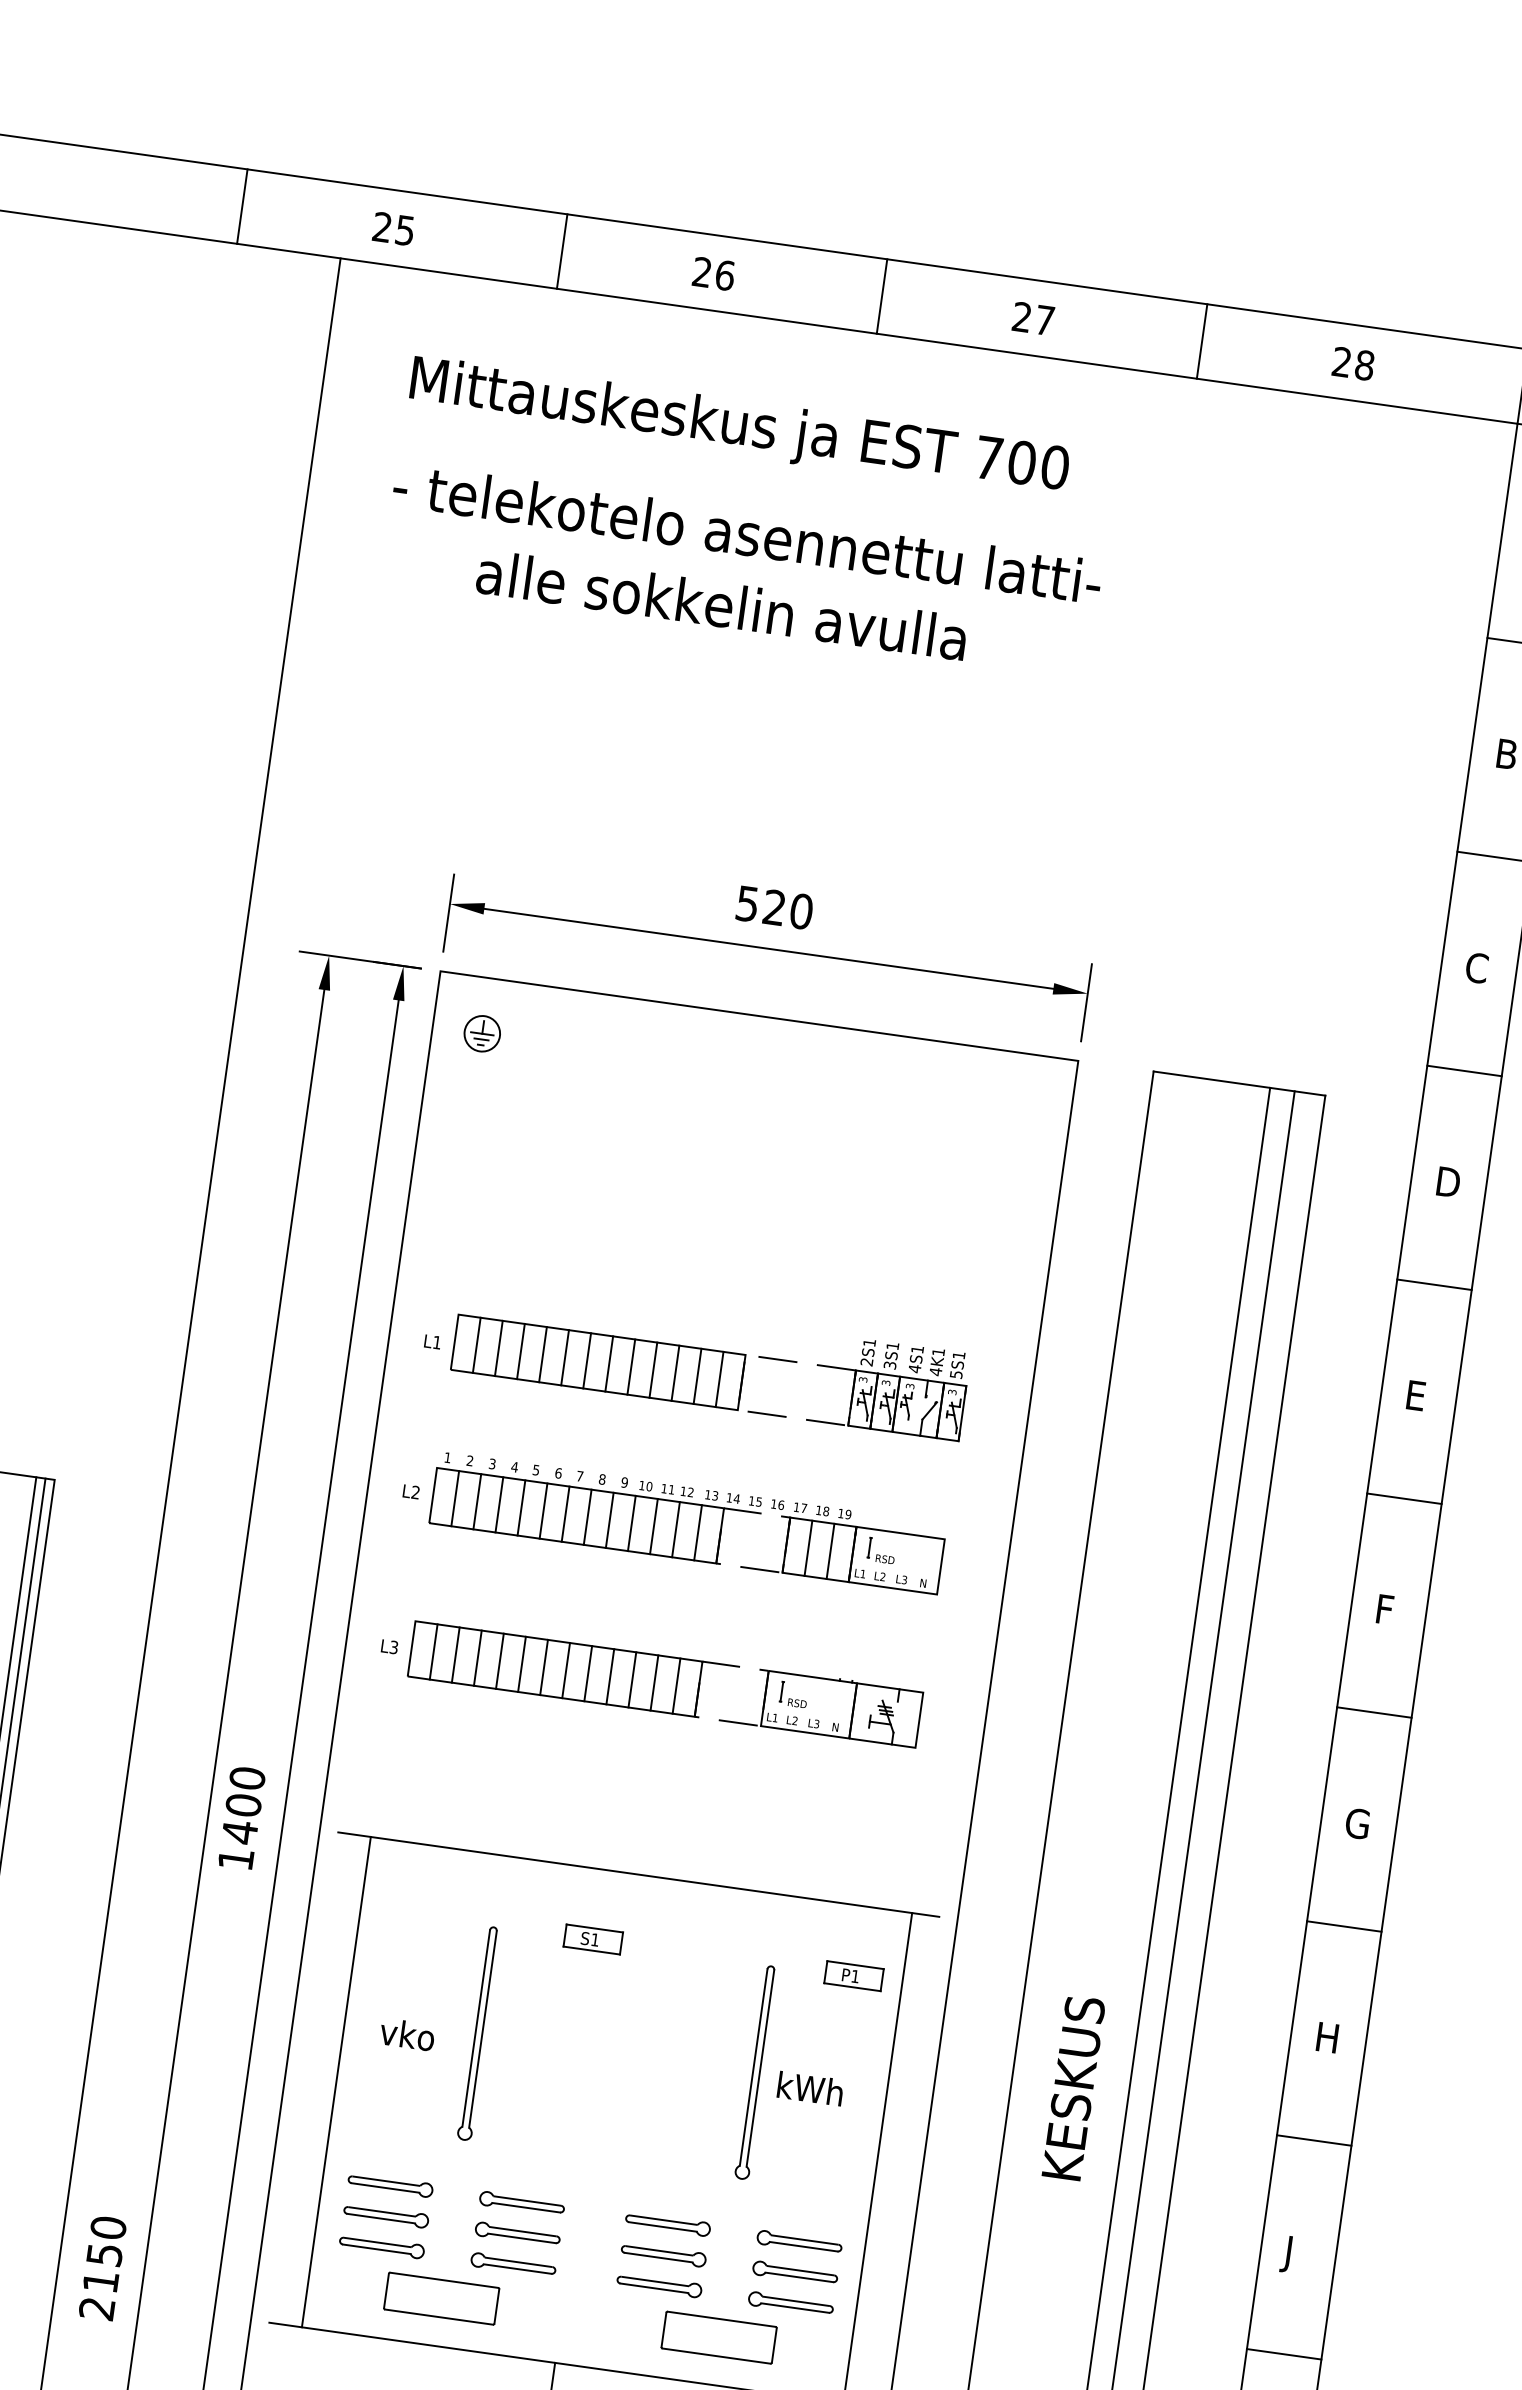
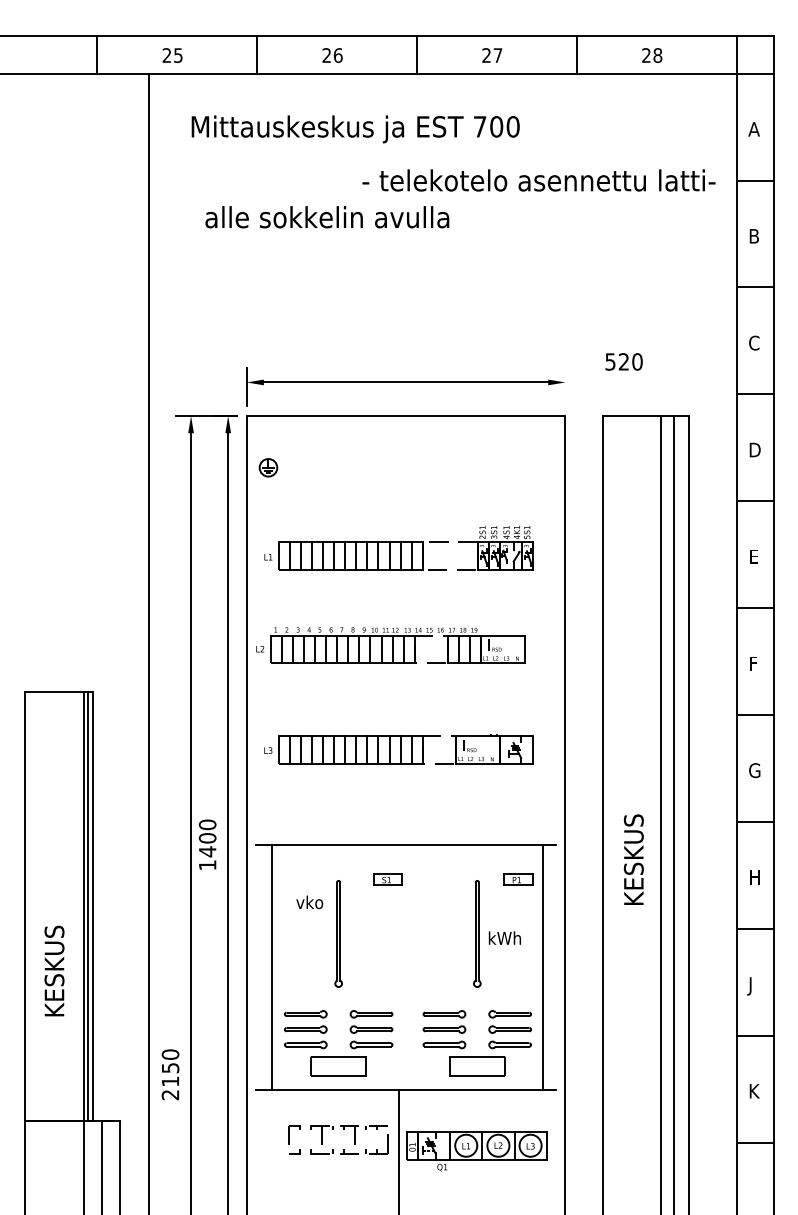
text: (746, 533) -> (538, 180), moved
text: (722, 605) -> (327, 217), moved
text: (773, 906) -> (623, 361), moved
line: (1086, 1001) -> (565, 386), removed
part: (482, 1033) -> (268, 467), moved
part: (695, 1359) -> (398, 547), moved
part: (673, 1521) -> (390, 645), moved
text: (406, 2034) -> (309, 902), moved
text: (1073, 2087) -> (633, 859), moved

